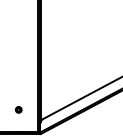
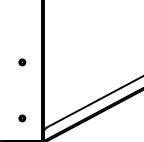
part: (18, 53) -> (22, 62), added

